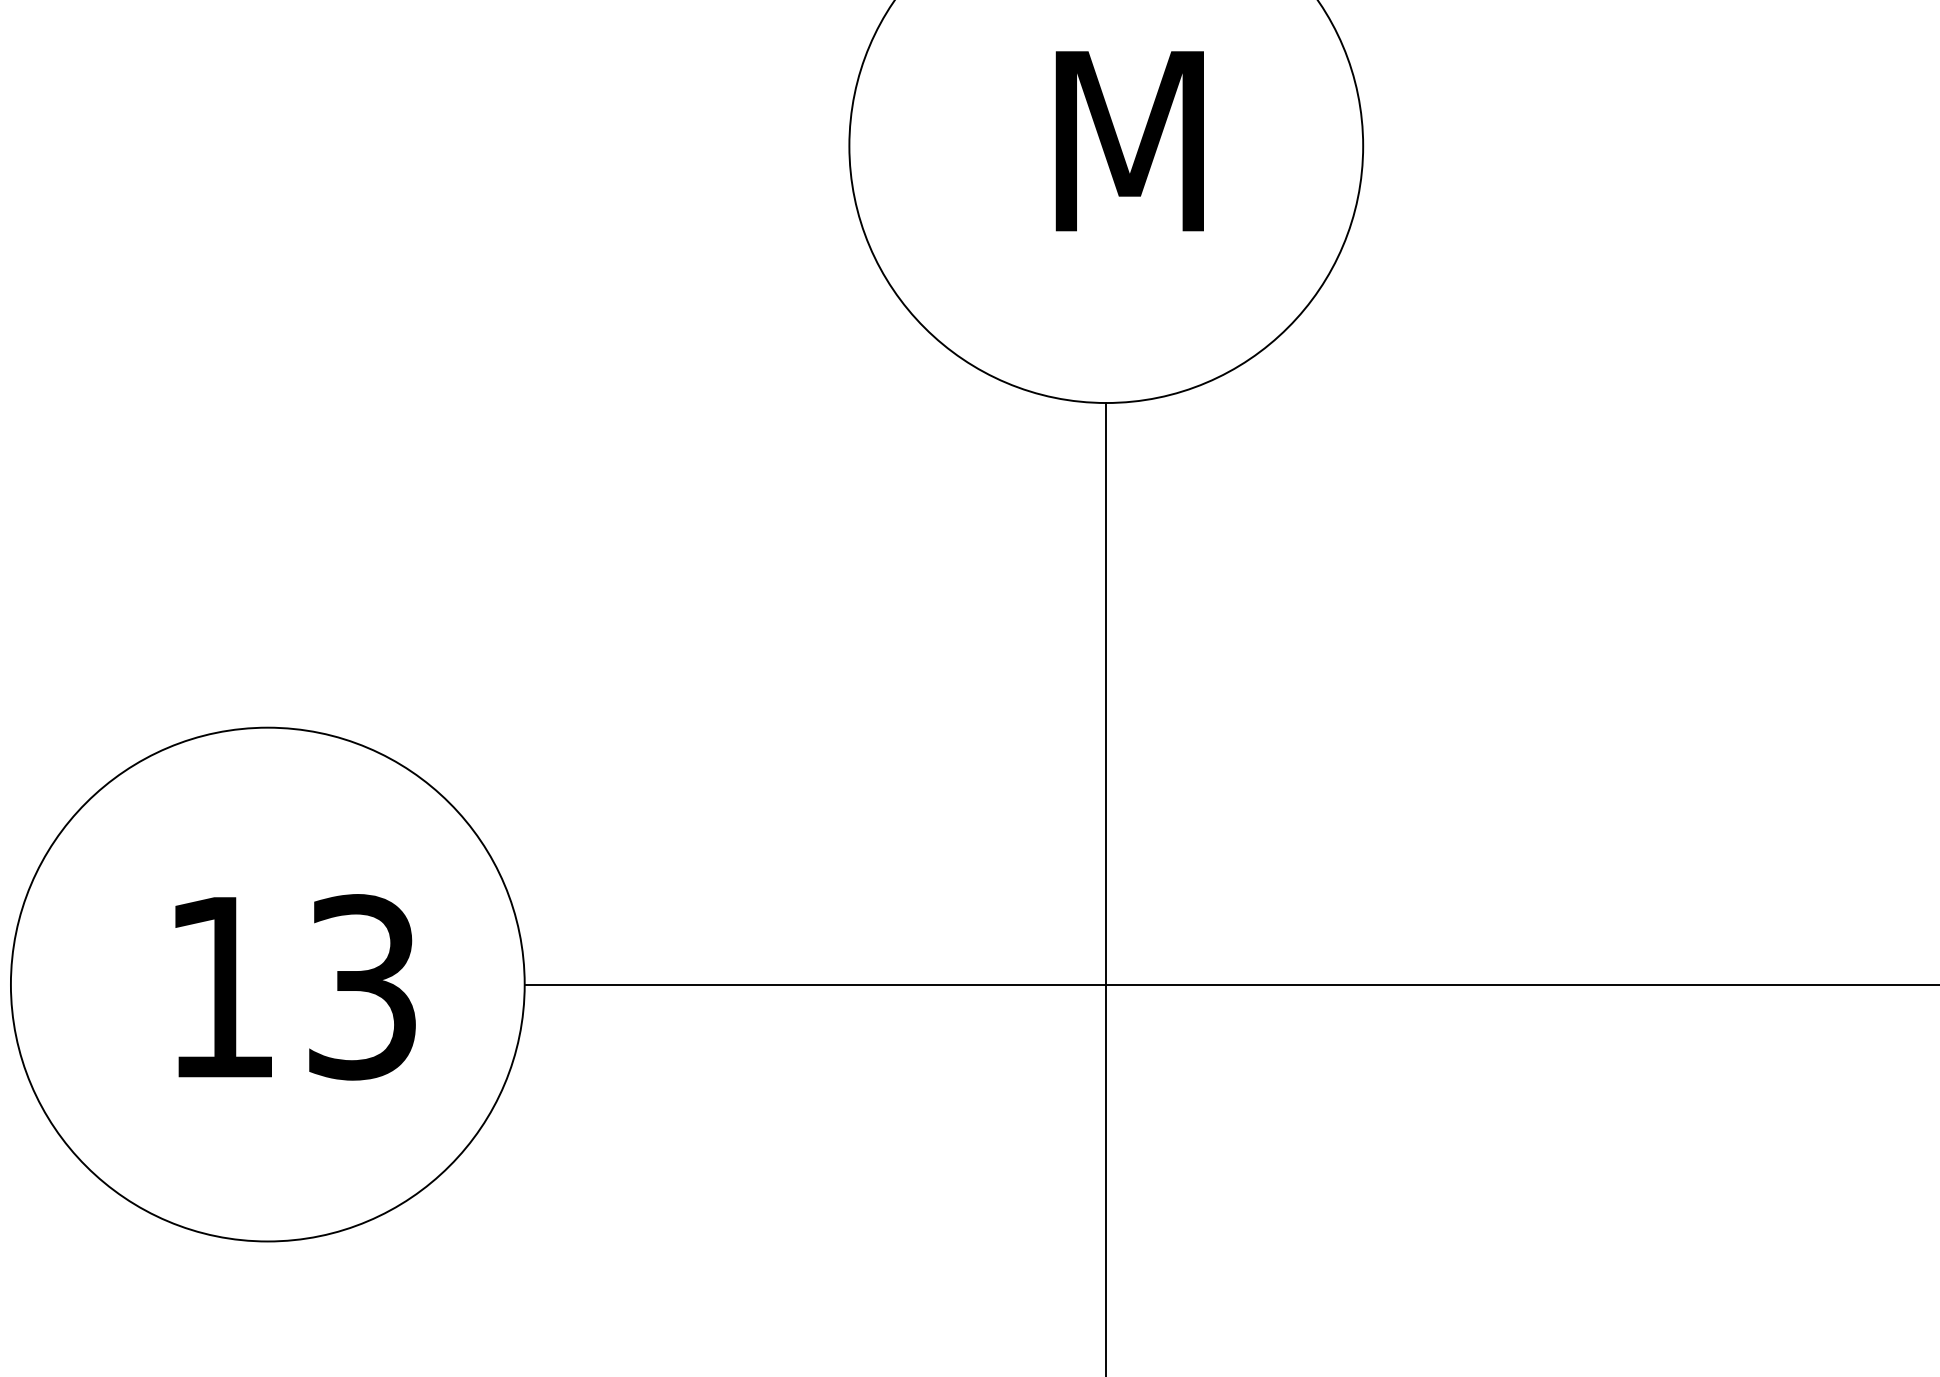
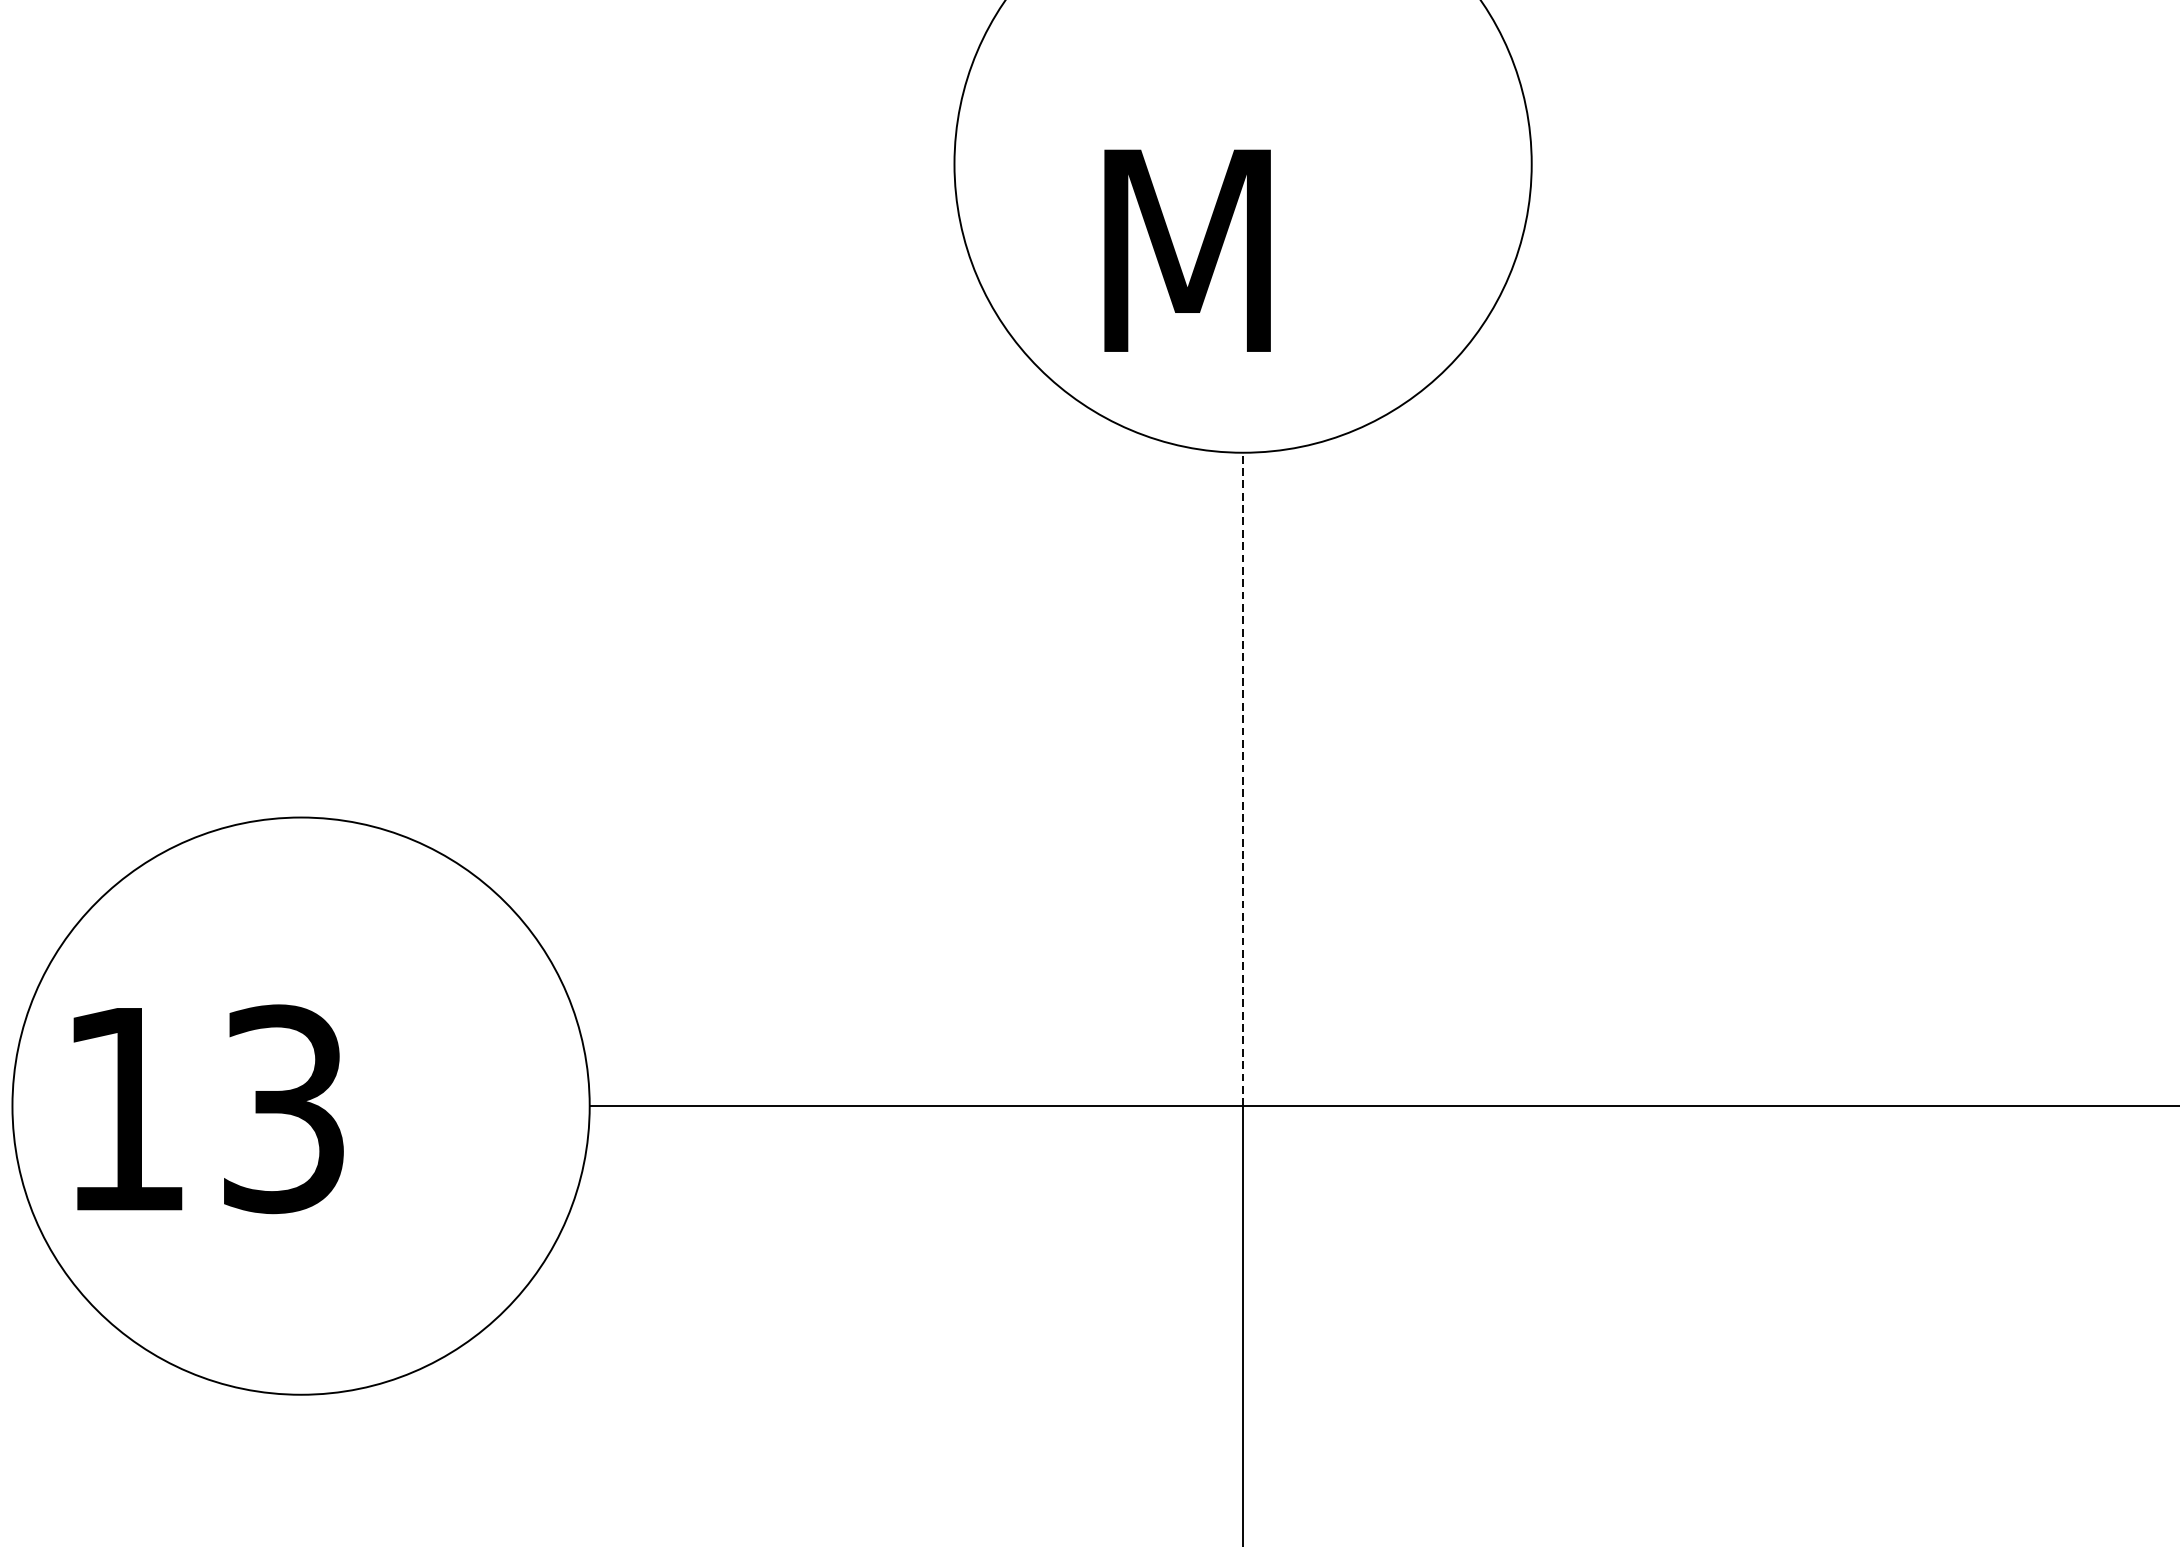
text: (1129, 141) -> (1187, 251), moved
line: (1106, 693) -> (1243, 779), solid -> dashed
text: (295, 987) -> (208, 1109), moved

